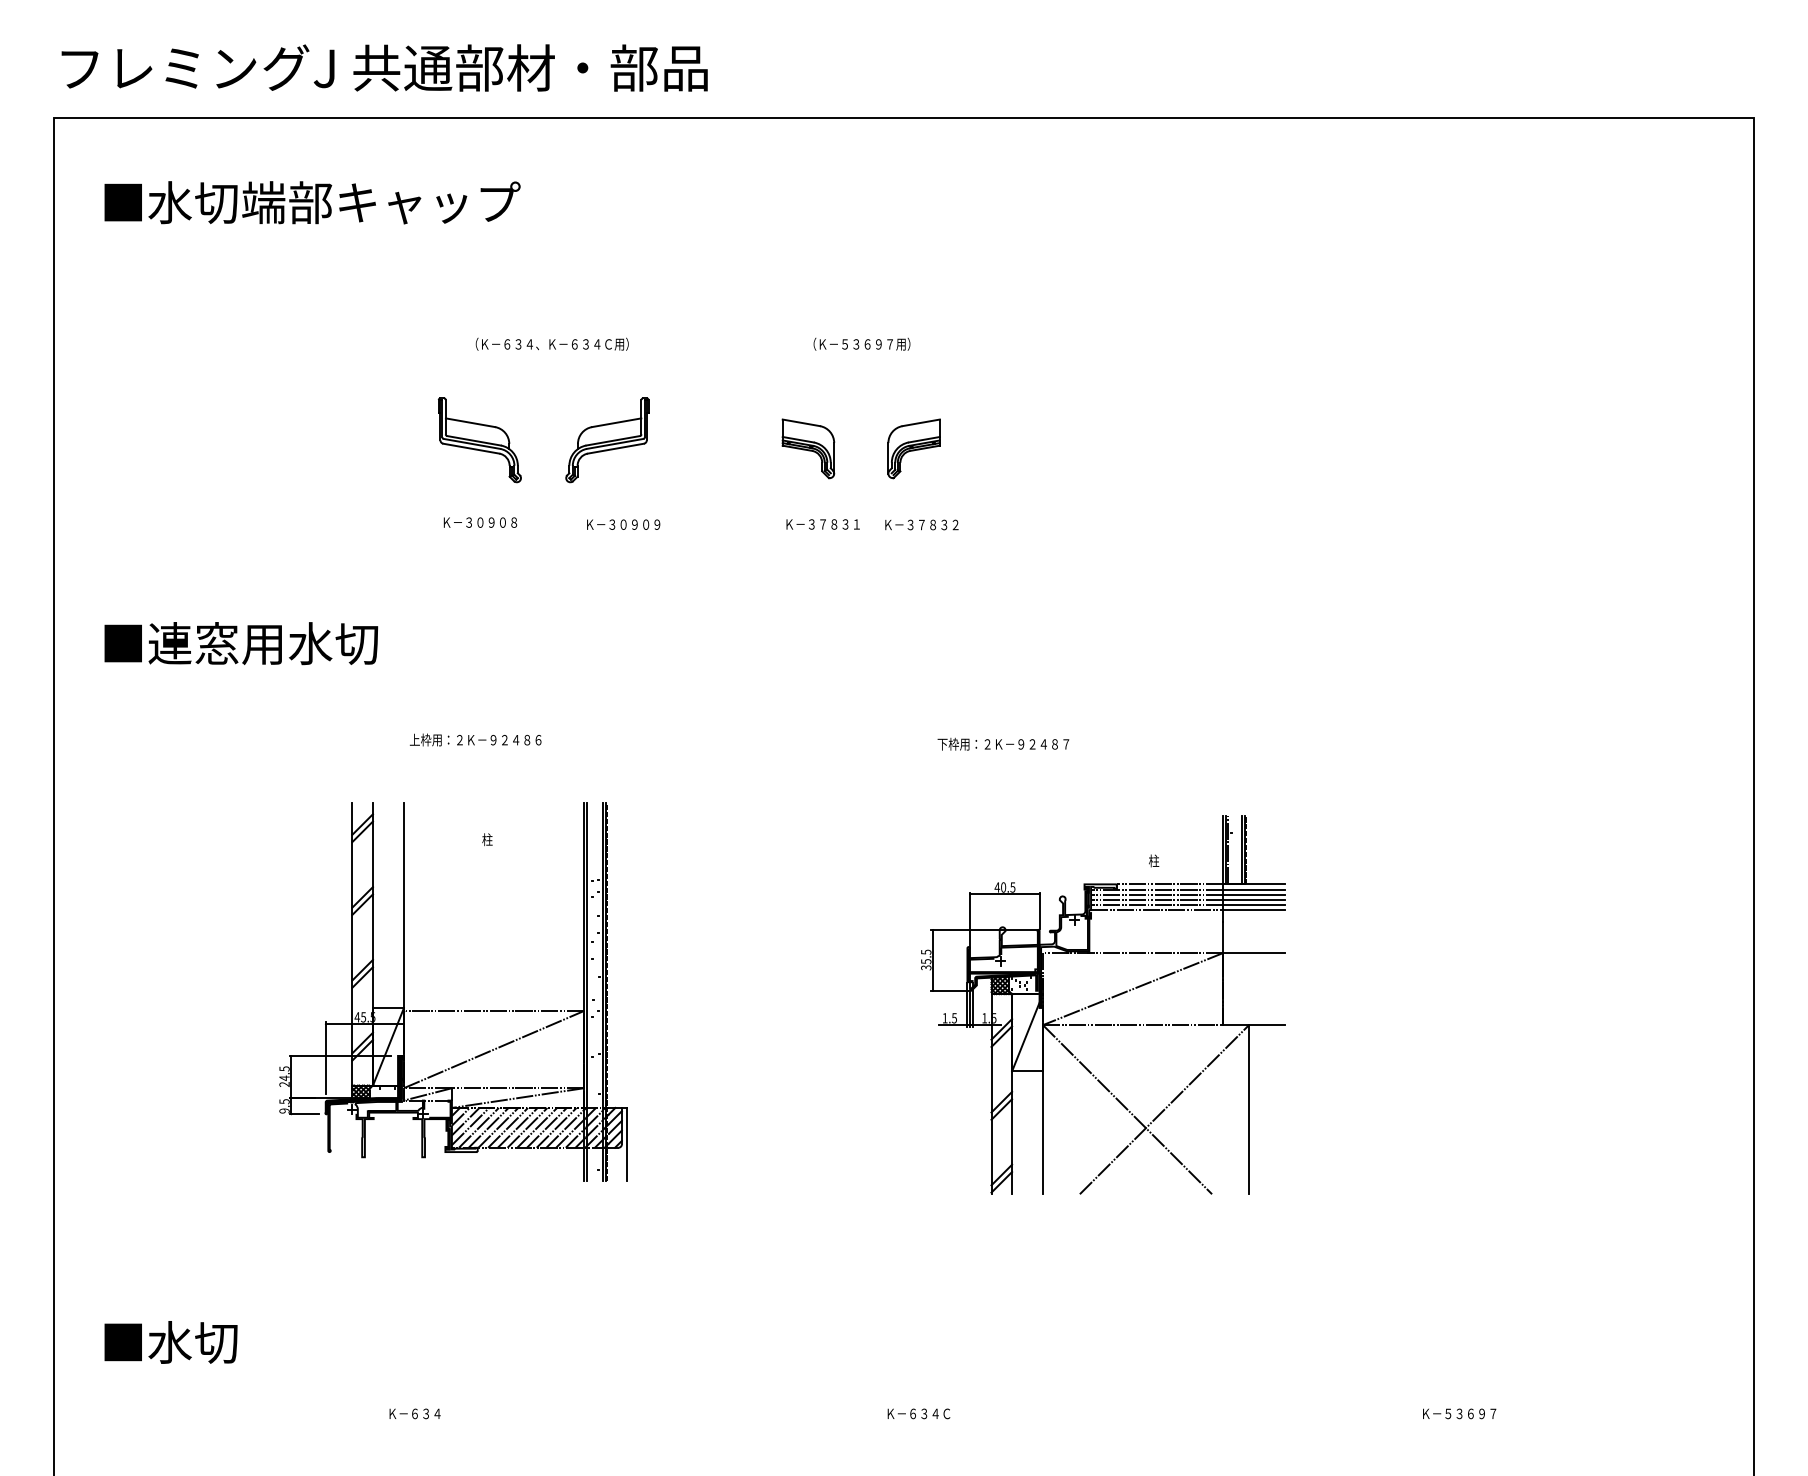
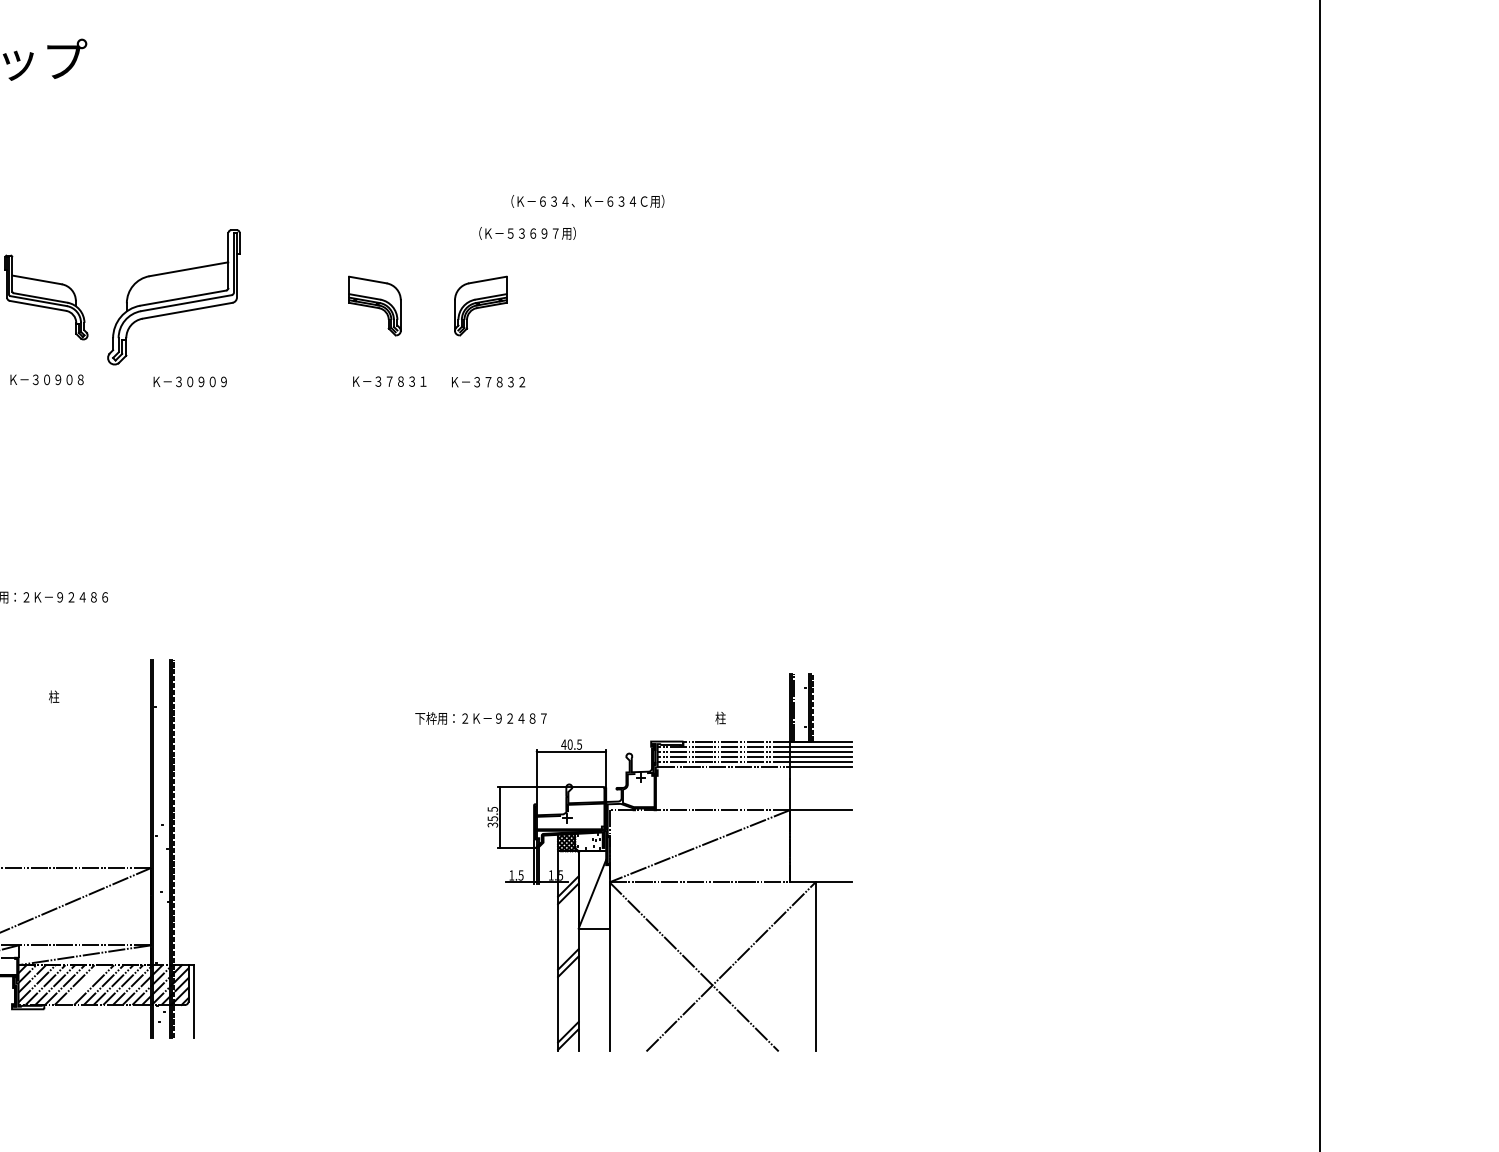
text: (551, 343) -> (587, 200), moved
text: (861, 343) -> (527, 232), moved
part: (607, 440) -> (174, 297), size x1.6
text: (1003, 743) -> (481, 717), moved
line: (517, 1127) -> (84, 984), removed

